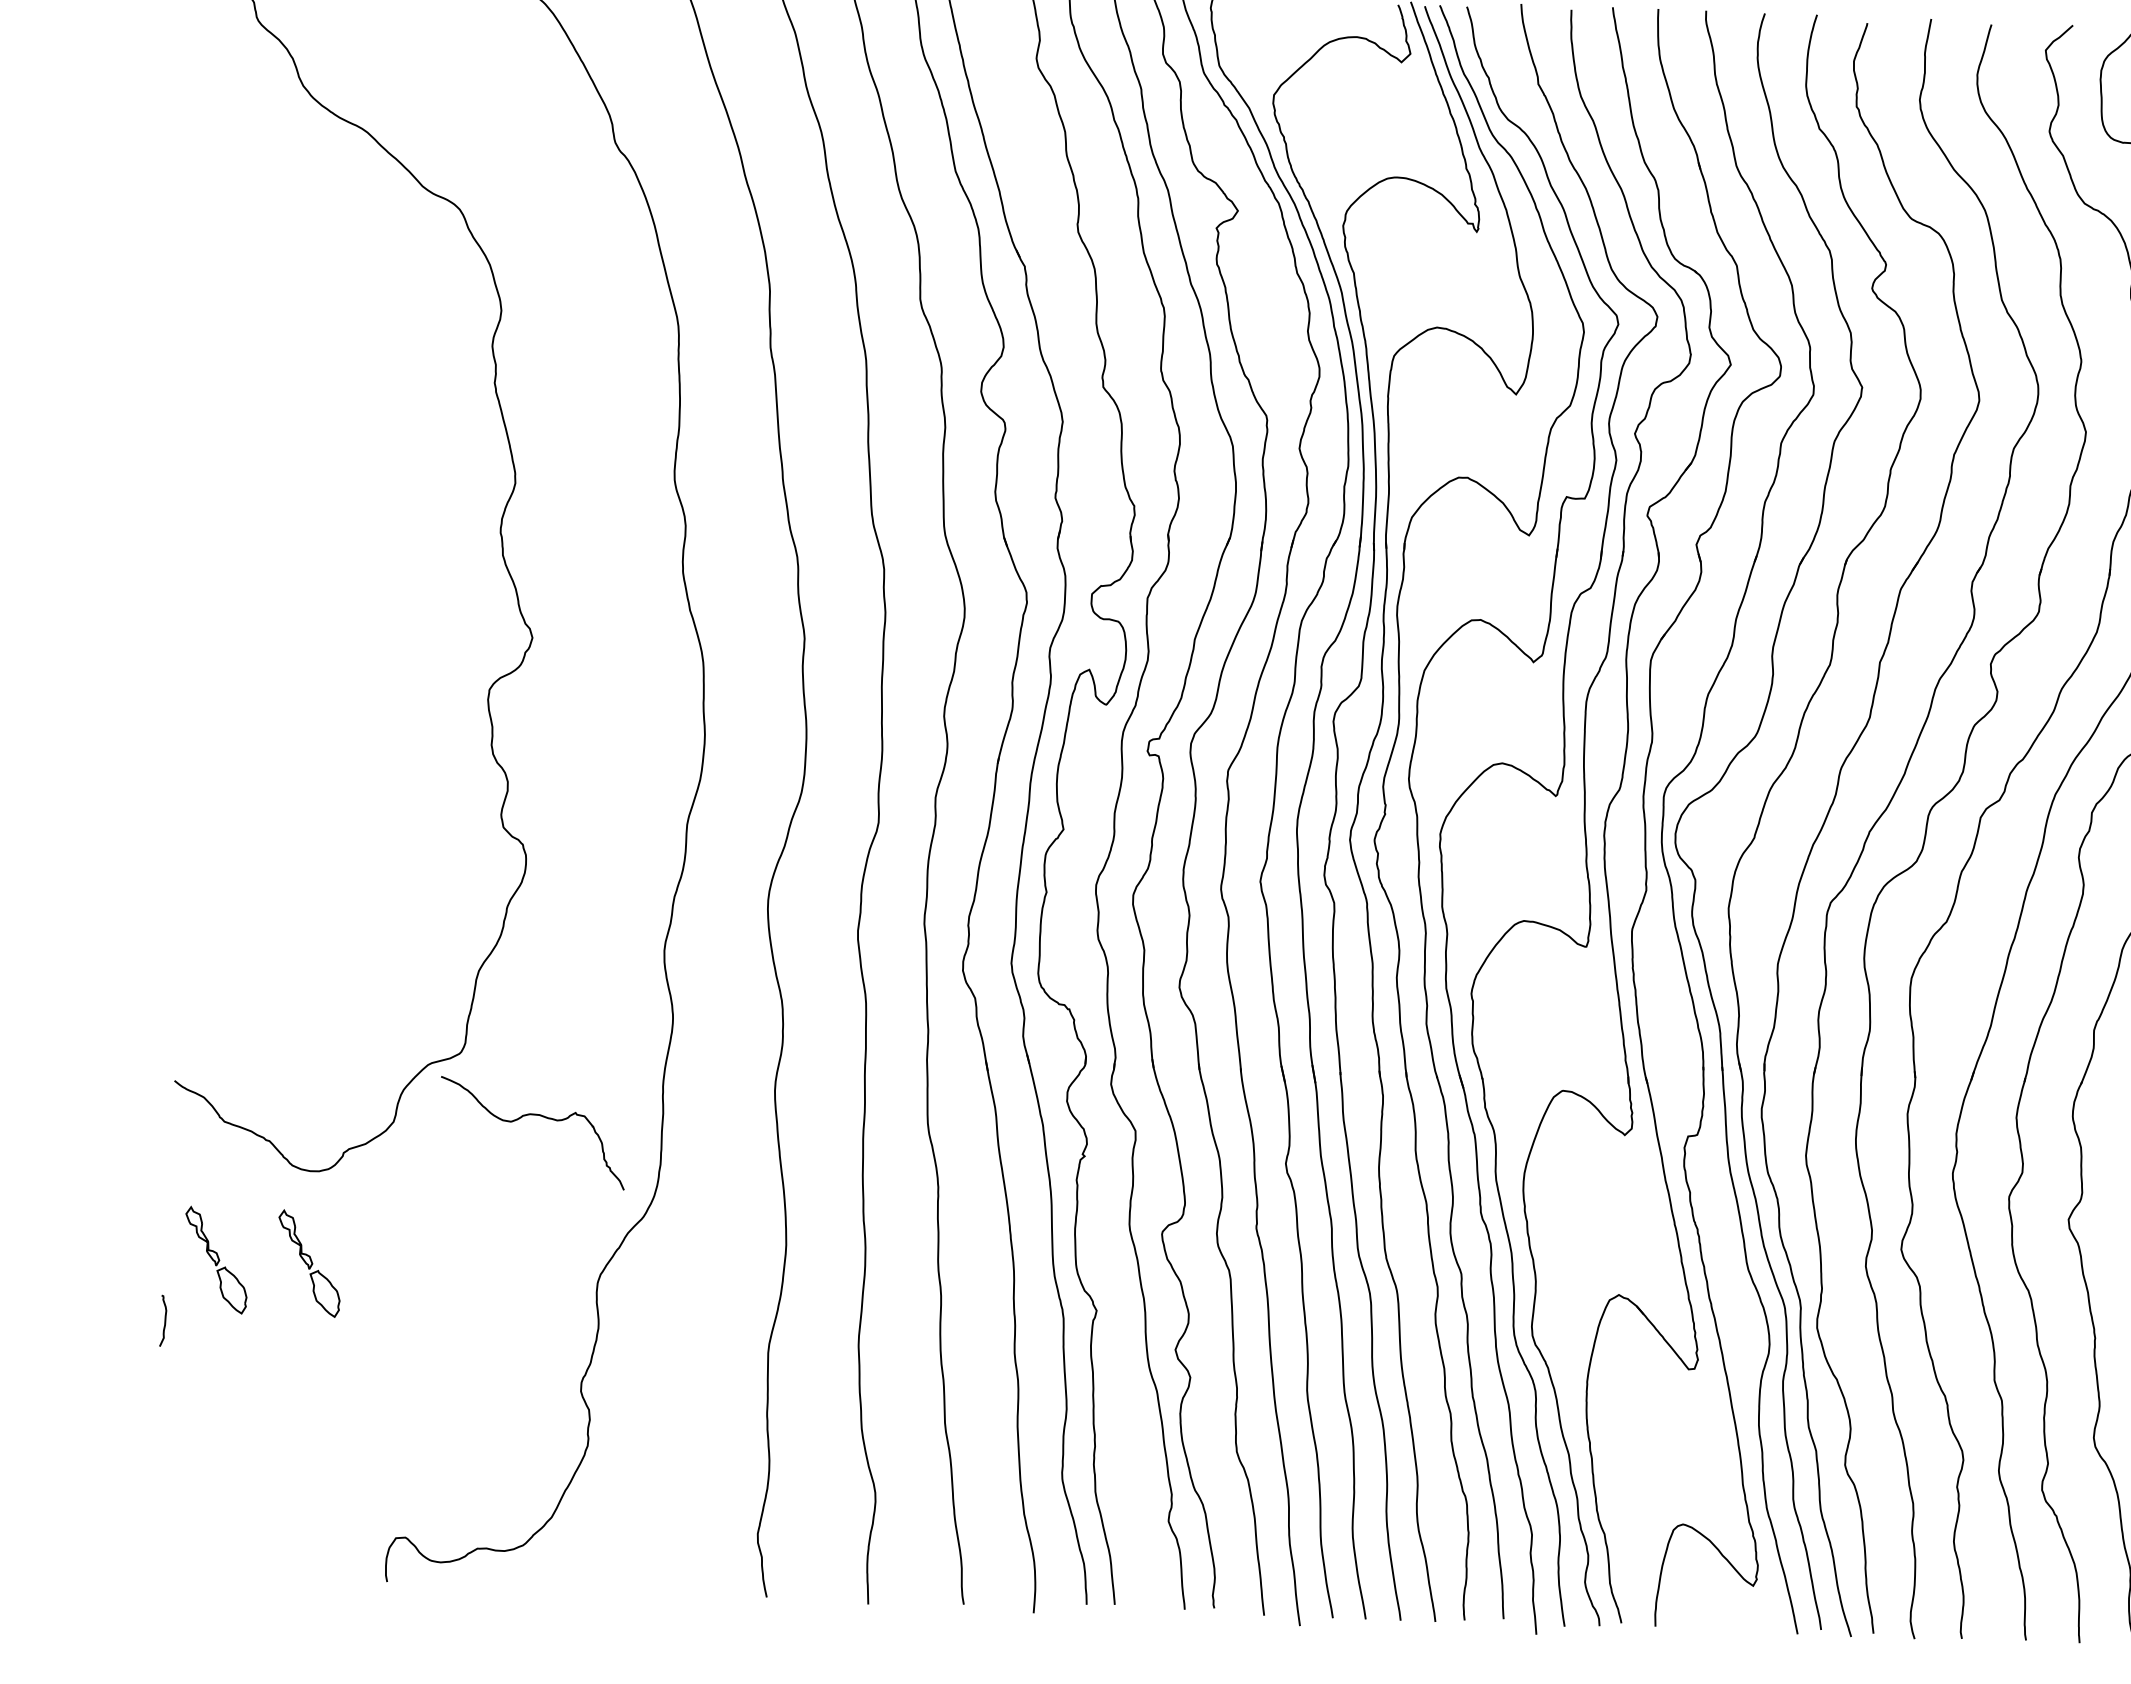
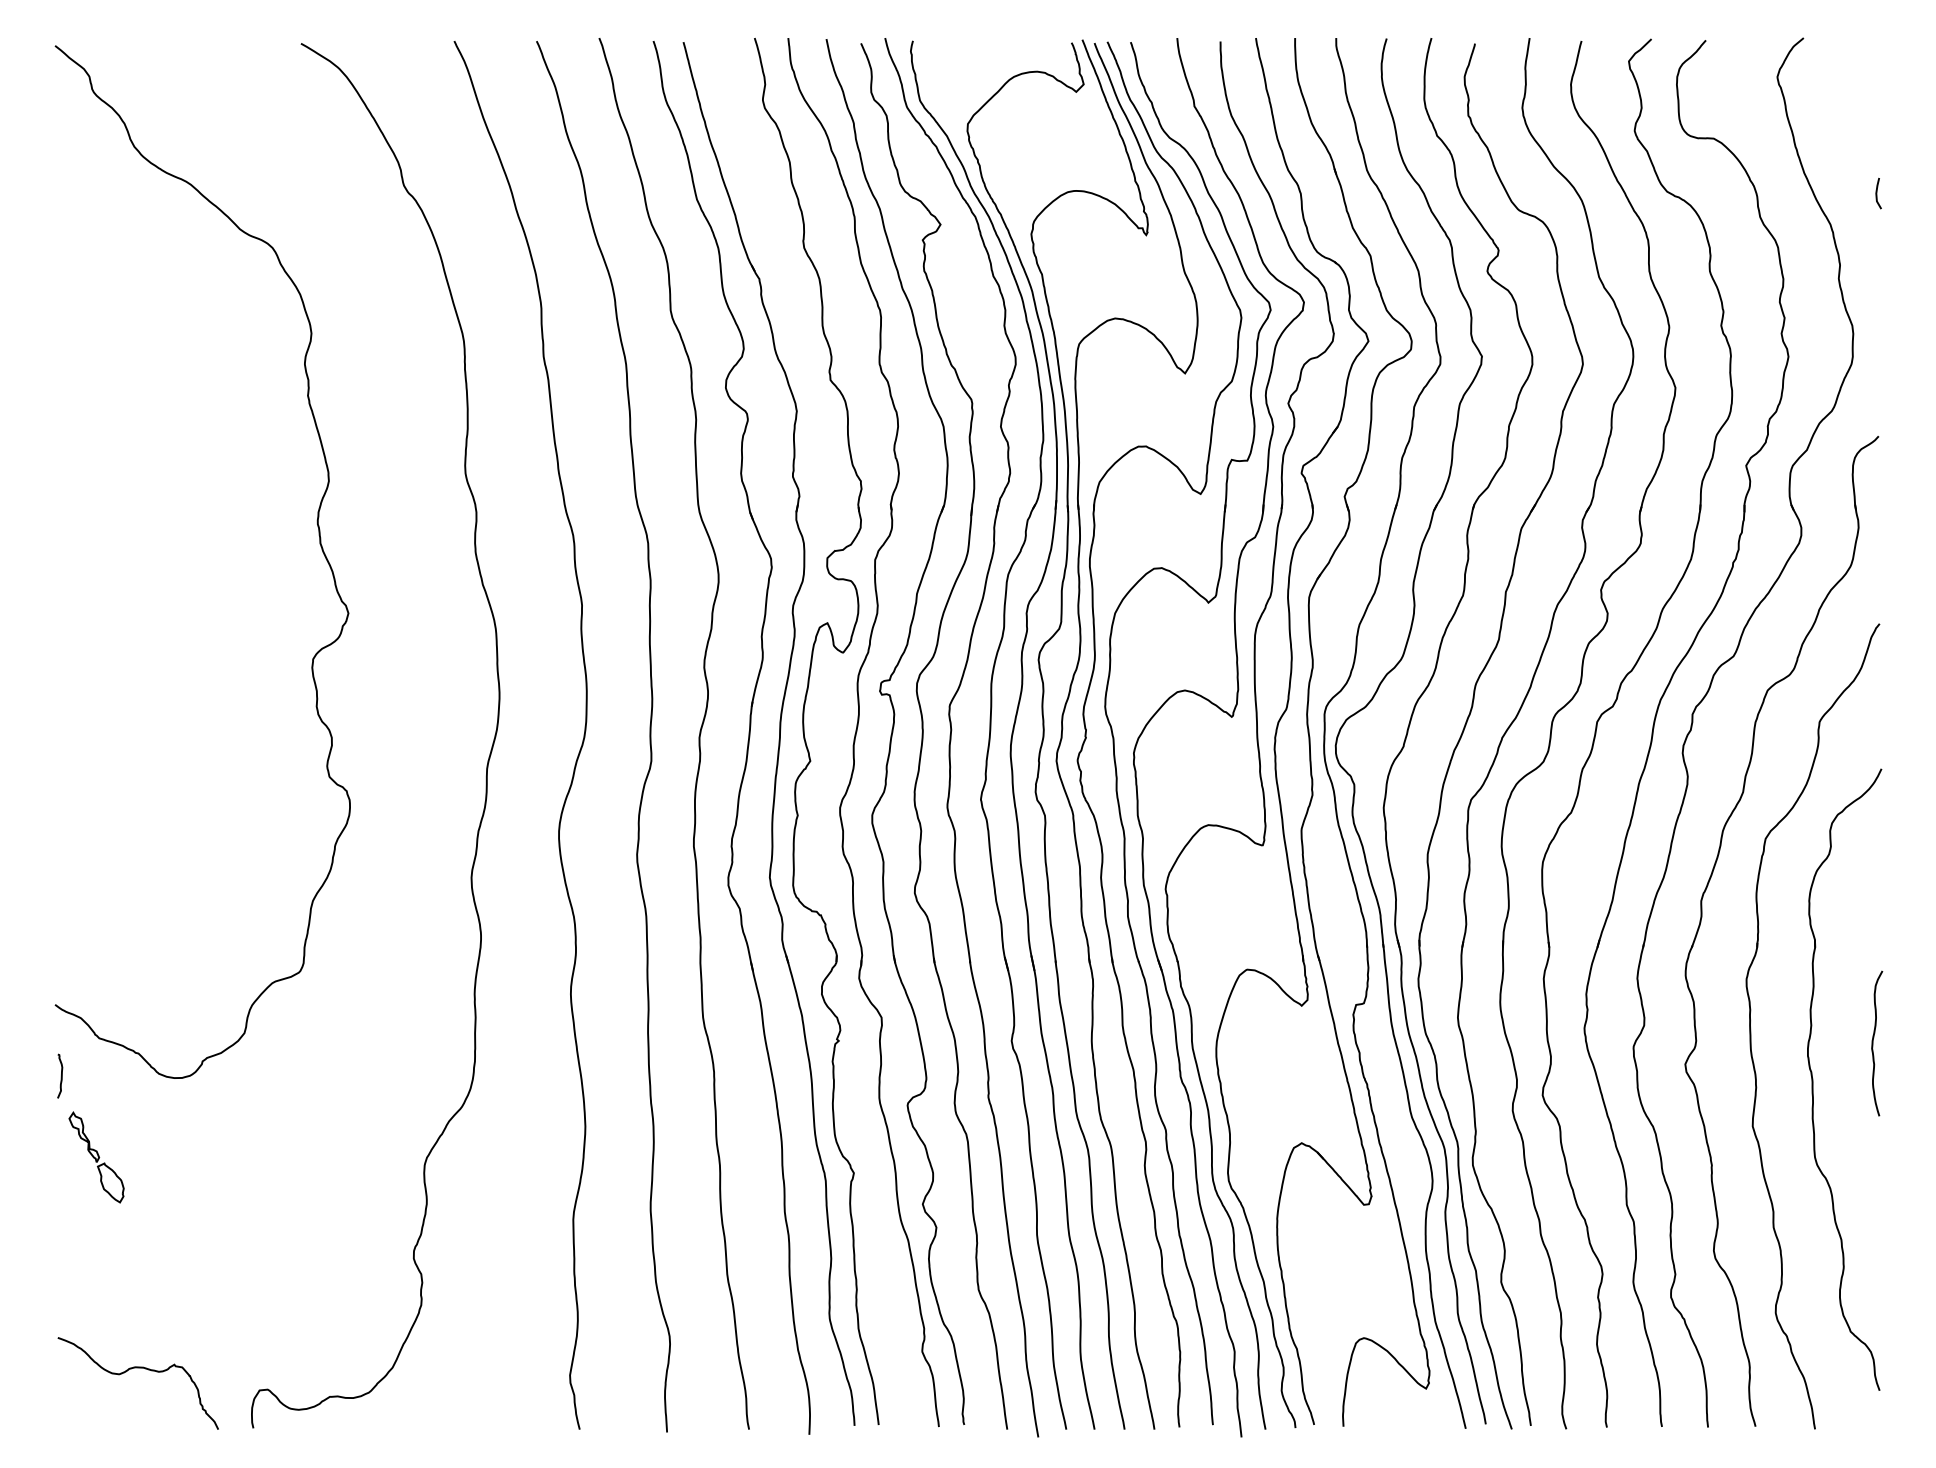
curve: (532, 1115) -> (137, 1368), moved
part: (309, 1263) -> (176, 1157), removed
curve: (165, 1320) -> (61, 1075), moved

